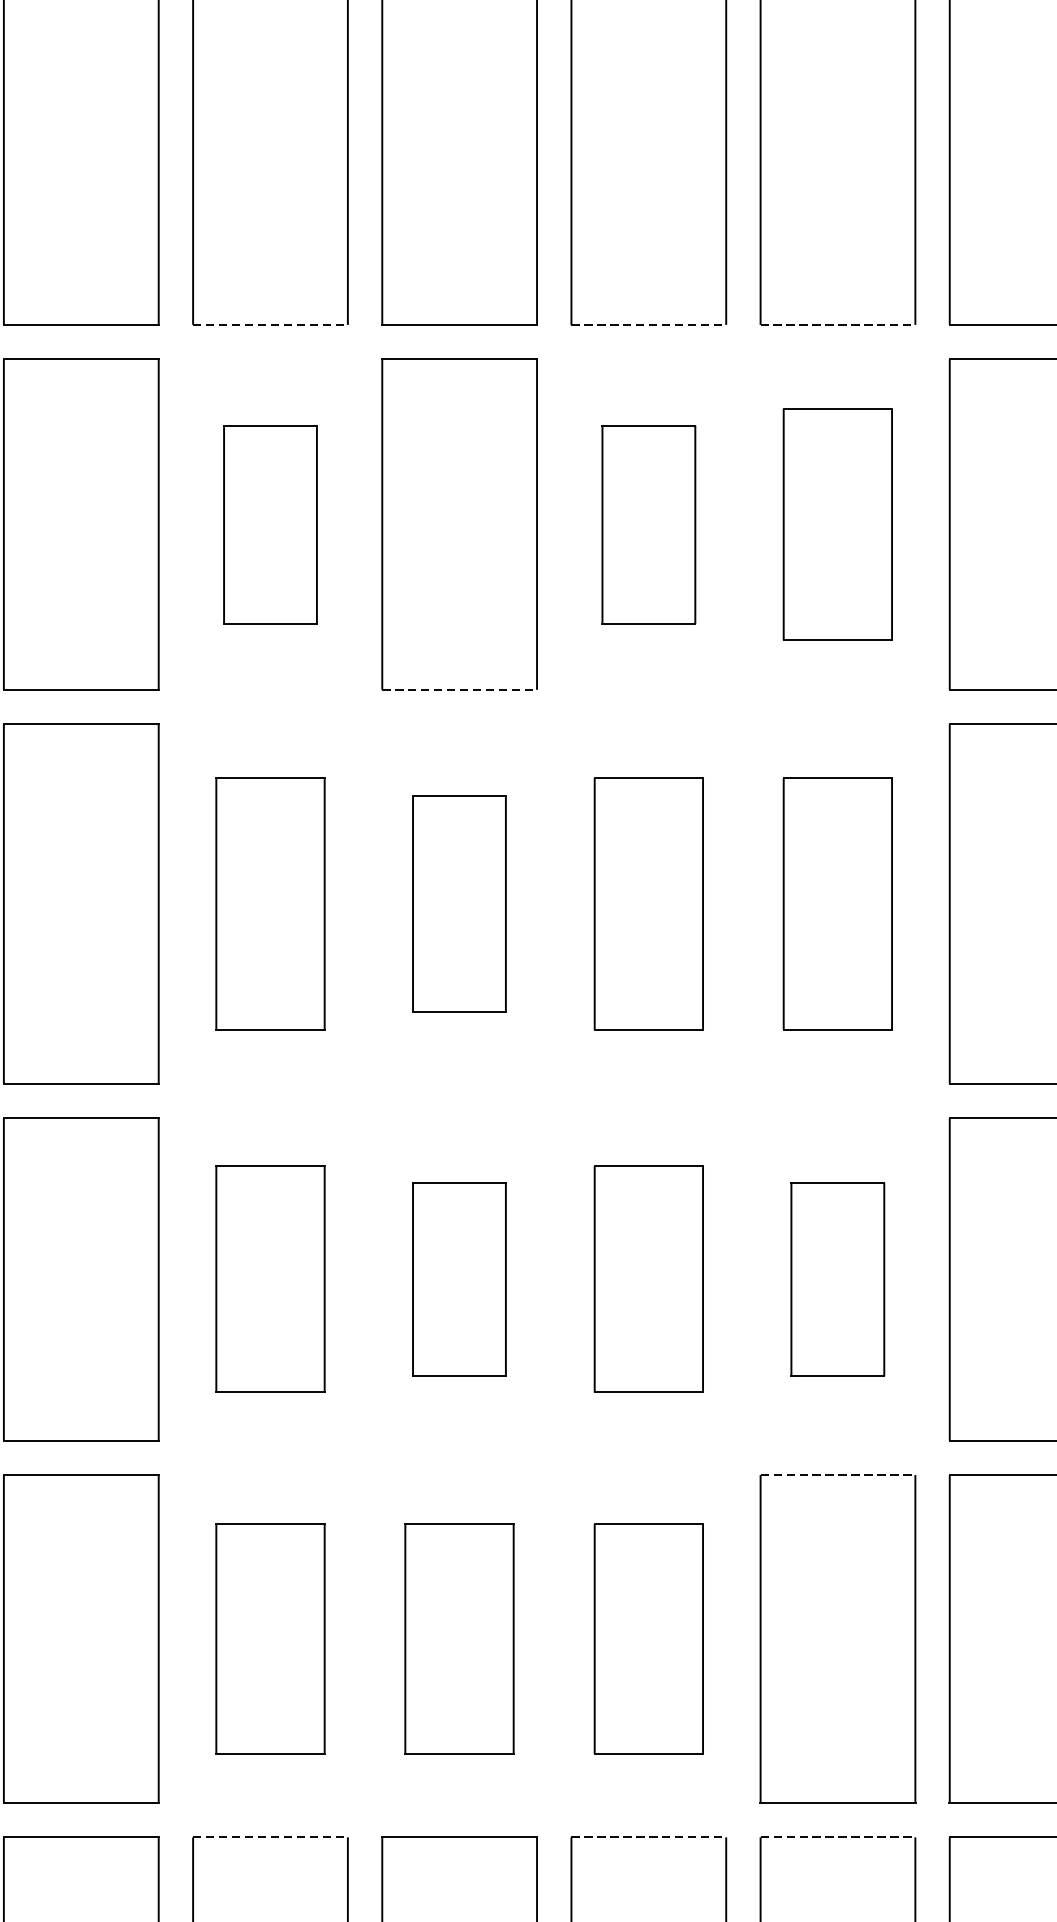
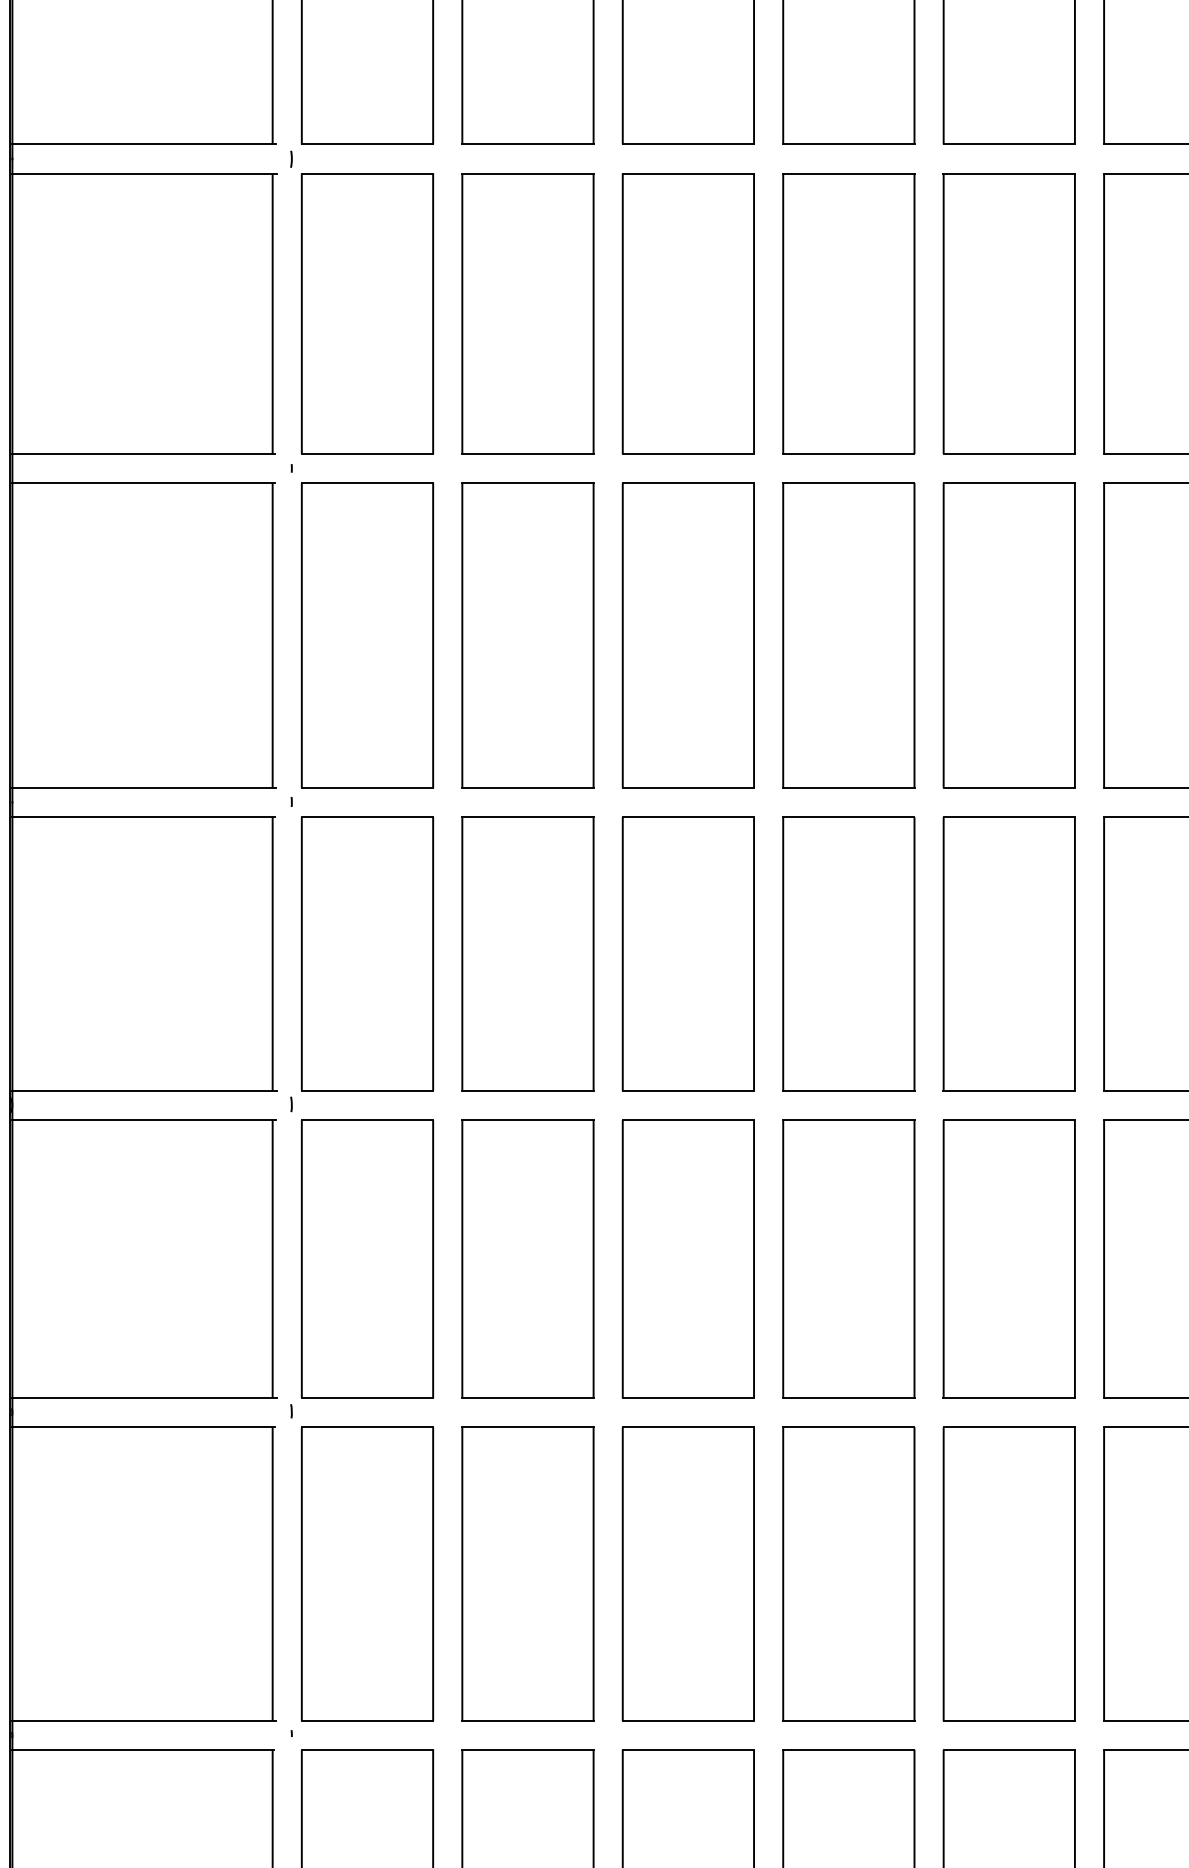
line: (269, 325) -> (527, 144), dashed -> solid
line: (648, 325) -> (848, 144), dashed -> solid
line: (838, 325) -> (1009, 144), dashed -> solid
part: (269, 524) -> (527, 313), size x1.67
part: (648, 524) -> (848, 313), size x1.67
part: (837, 524) -> (1008, 313), size x1.43
line: (459, 689) -> (688, 453), dashed -> solid
part: (269, 903) -> (527, 635), size x1.43
part: (458, 903) -> (687, 635), size x1.67
part: (648, 903) -> (848, 635), size x1.43
part: (837, 903) -> (1008, 635), size x1.43
part: (269, 1278) -> (527, 953), size x1.43
part: (458, 1278) -> (687, 953), size x1.67
part: (648, 1278) -> (848, 953), size x1.43
part: (837, 1278) -> (1008, 953), size x1.67
line: (838, 1474) -> (1009, 1119), dashed -> solid
part: (269, 1638) -> (527, 1258), size x1.43
part: (458, 1638) -> (687, 1258), size x1.43
part: (648, 1638) -> (848, 1258), size x1.43
line: (269, 1837) -> (527, 1427), dashed -> solid
line: (648, 1837) -> (848, 1427), dashed -> solid
line: (838, 1837) -> (1009, 1427), dashed -> solid

